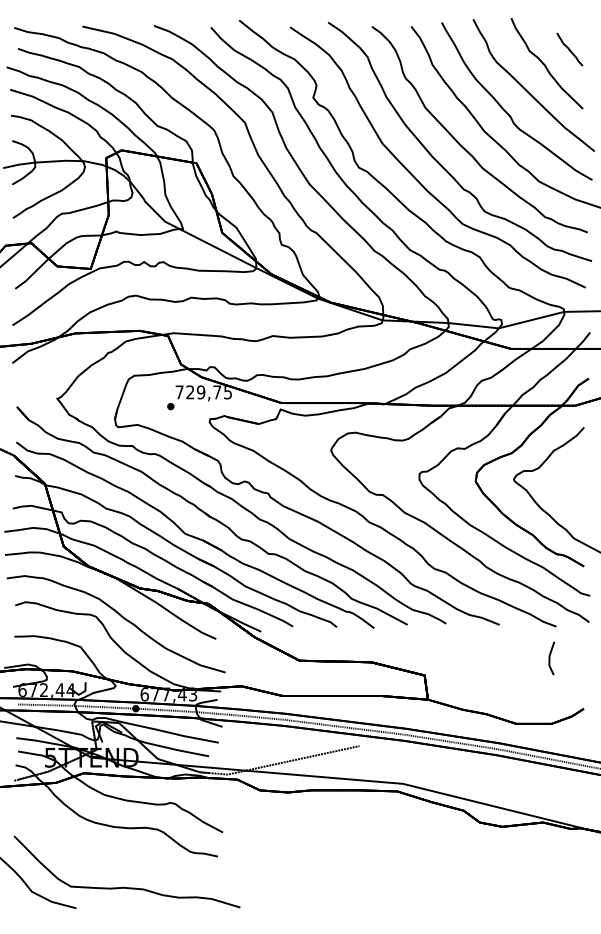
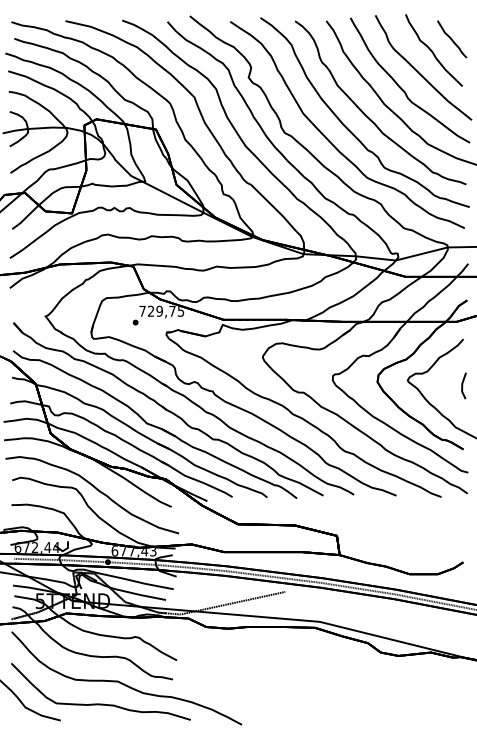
part: (569, 49) -> (451, 39), size x1.43
part: (551, 658) -> (463, 385), moved
part: (156, 861) -> (124, 683), added

